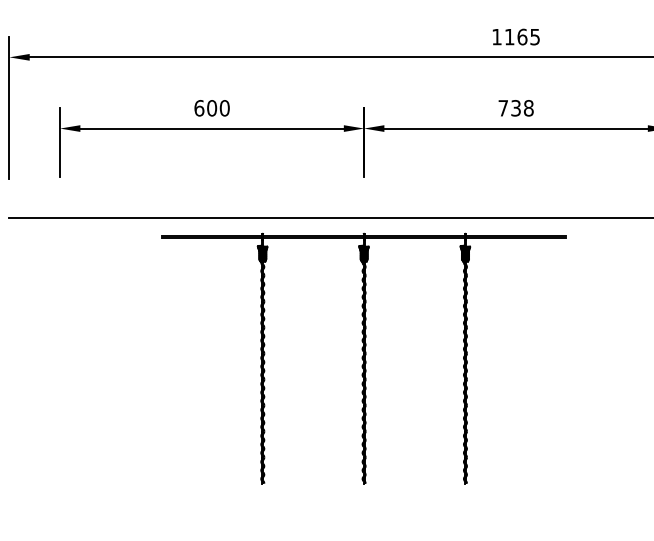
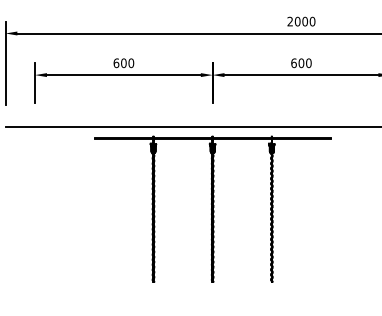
text: (516, 36) -> (301, 21), 1165 -> 2000
text: (516, 108) -> (301, 63), 738 -> 600

